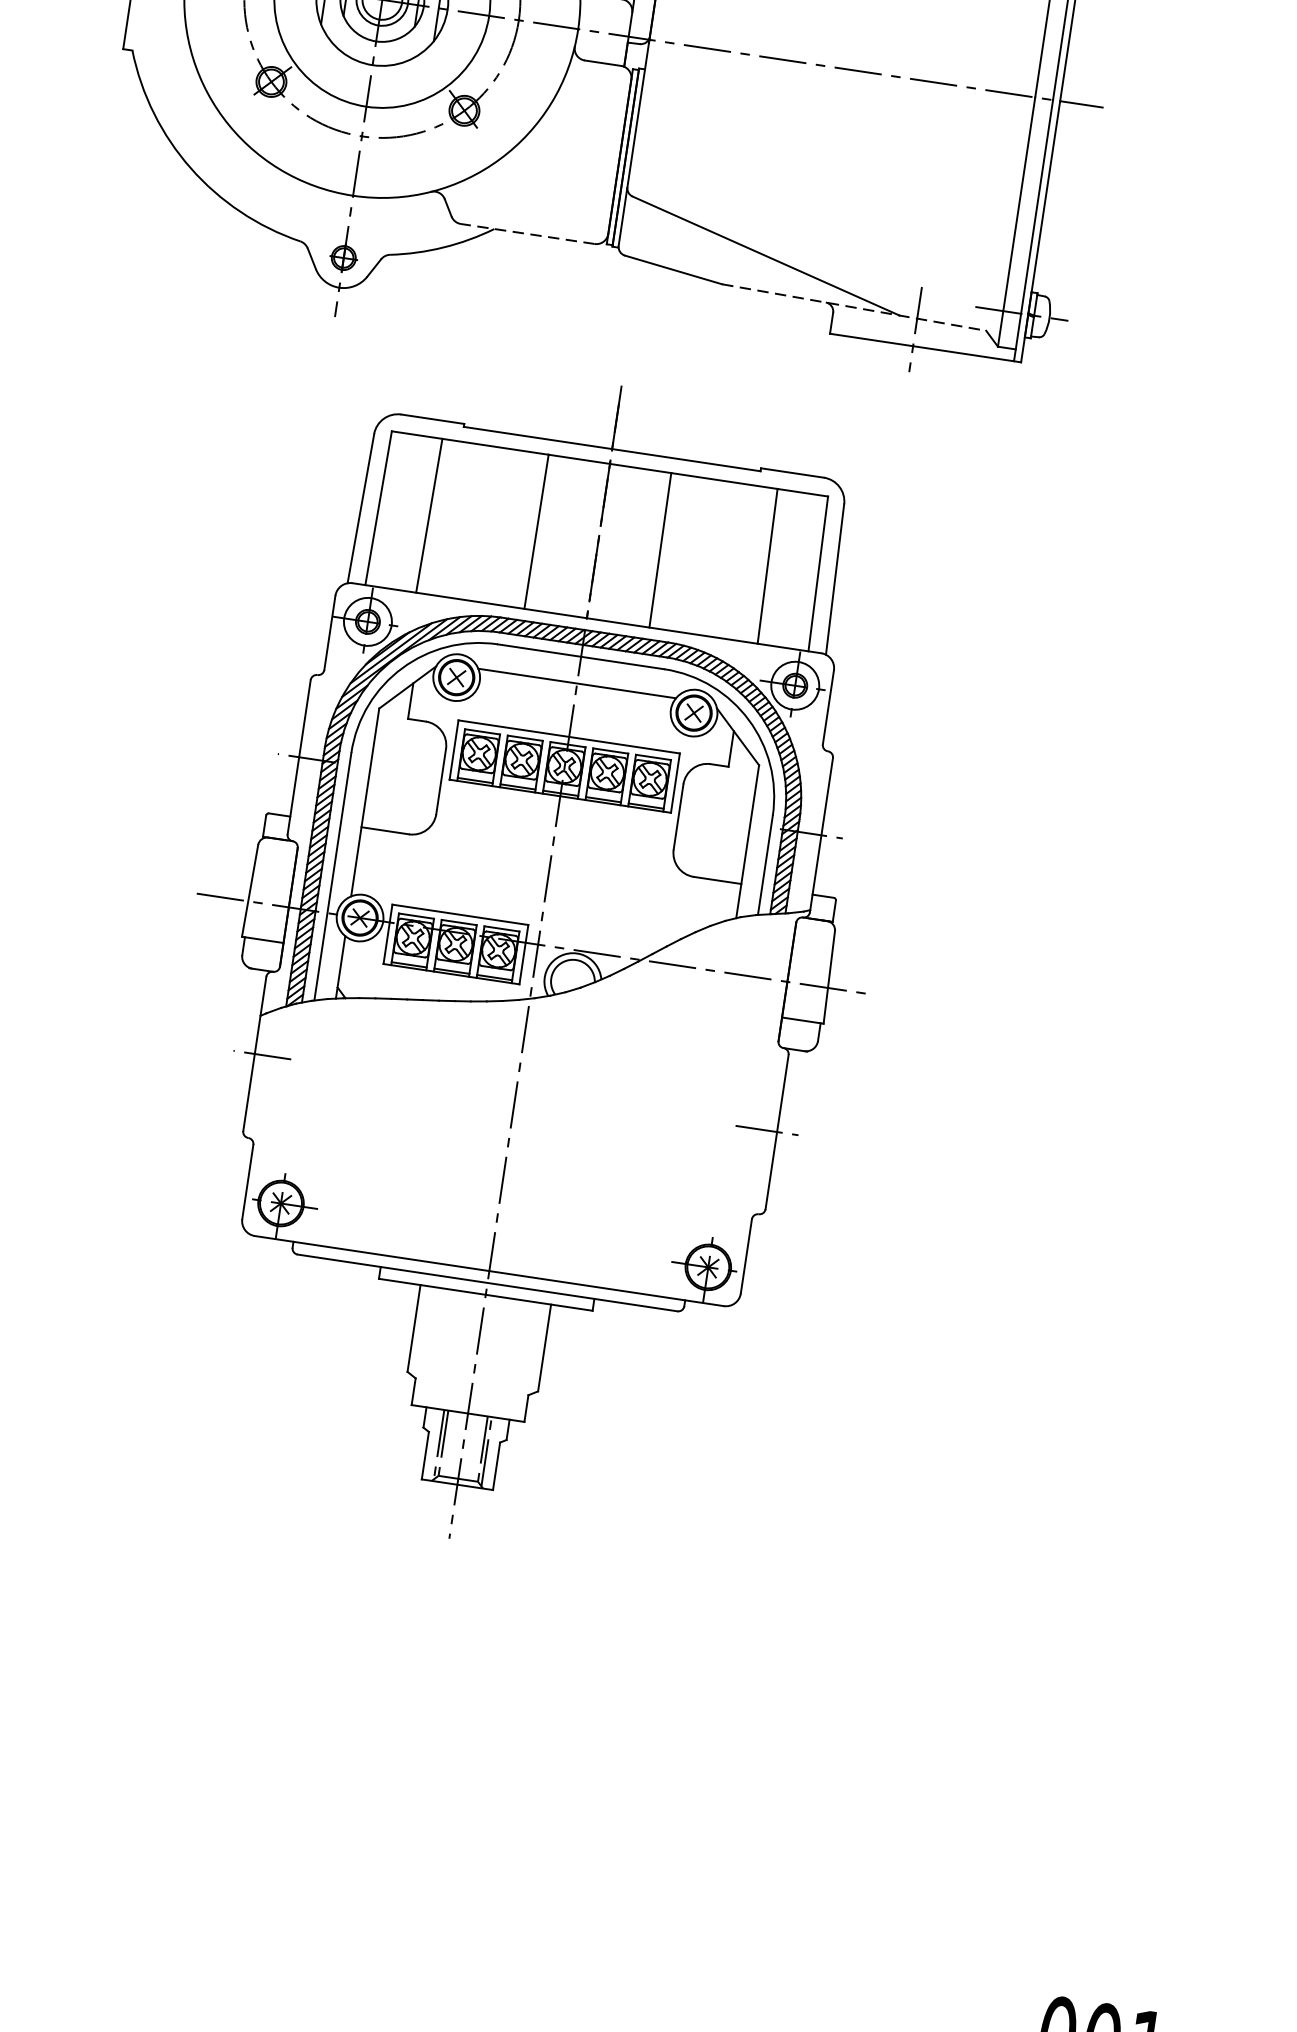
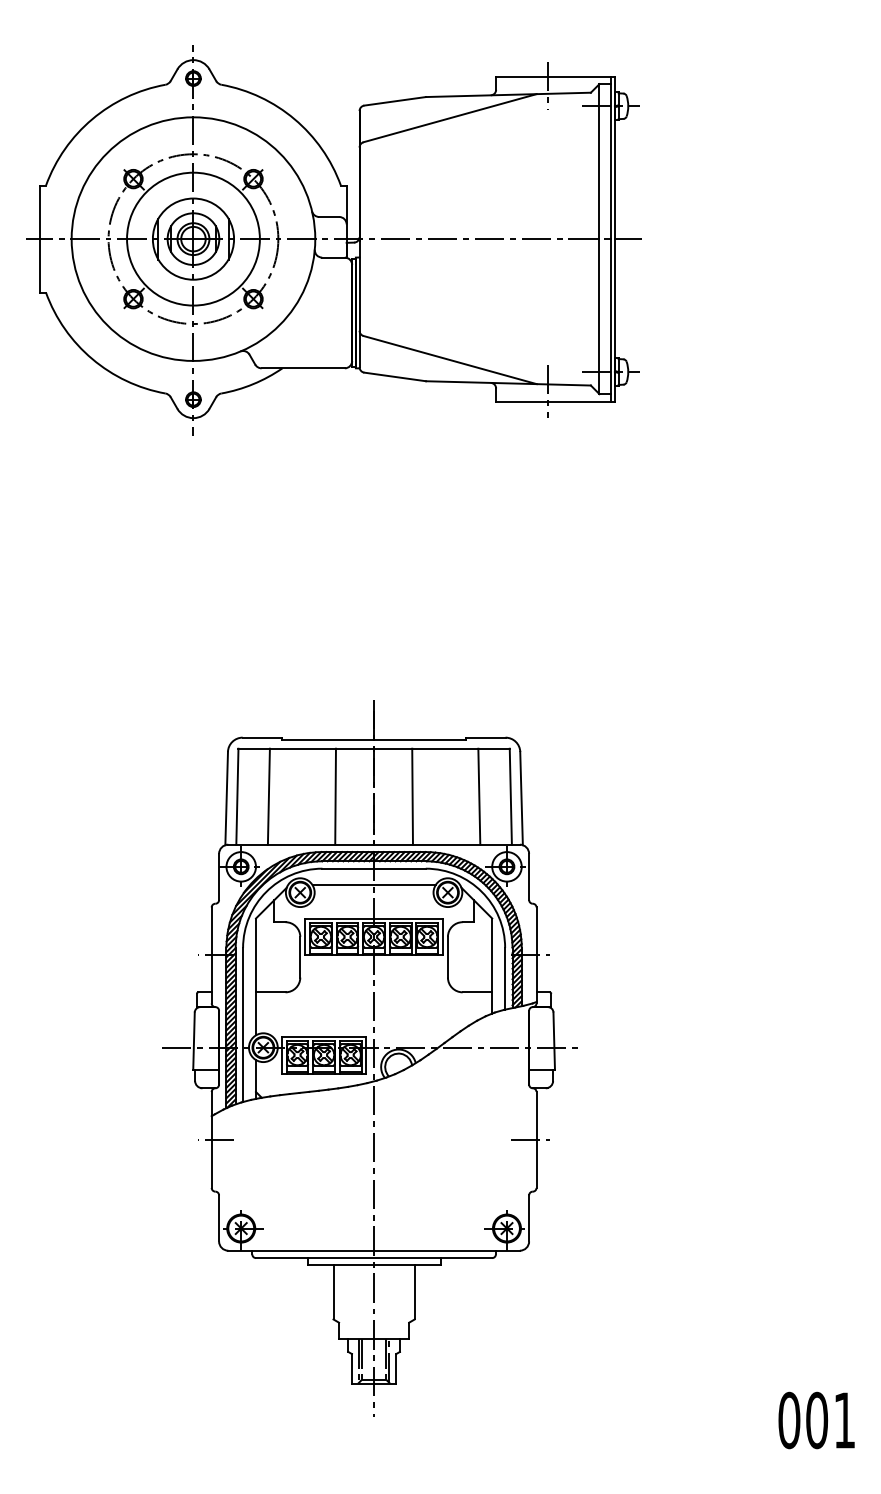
line: (528, 234) -> (303, 368), dashed -> solid
line: (854, 307) -> (508, 383), dashed -> solid
part: (528, 960) -> (369, 1058), moved

